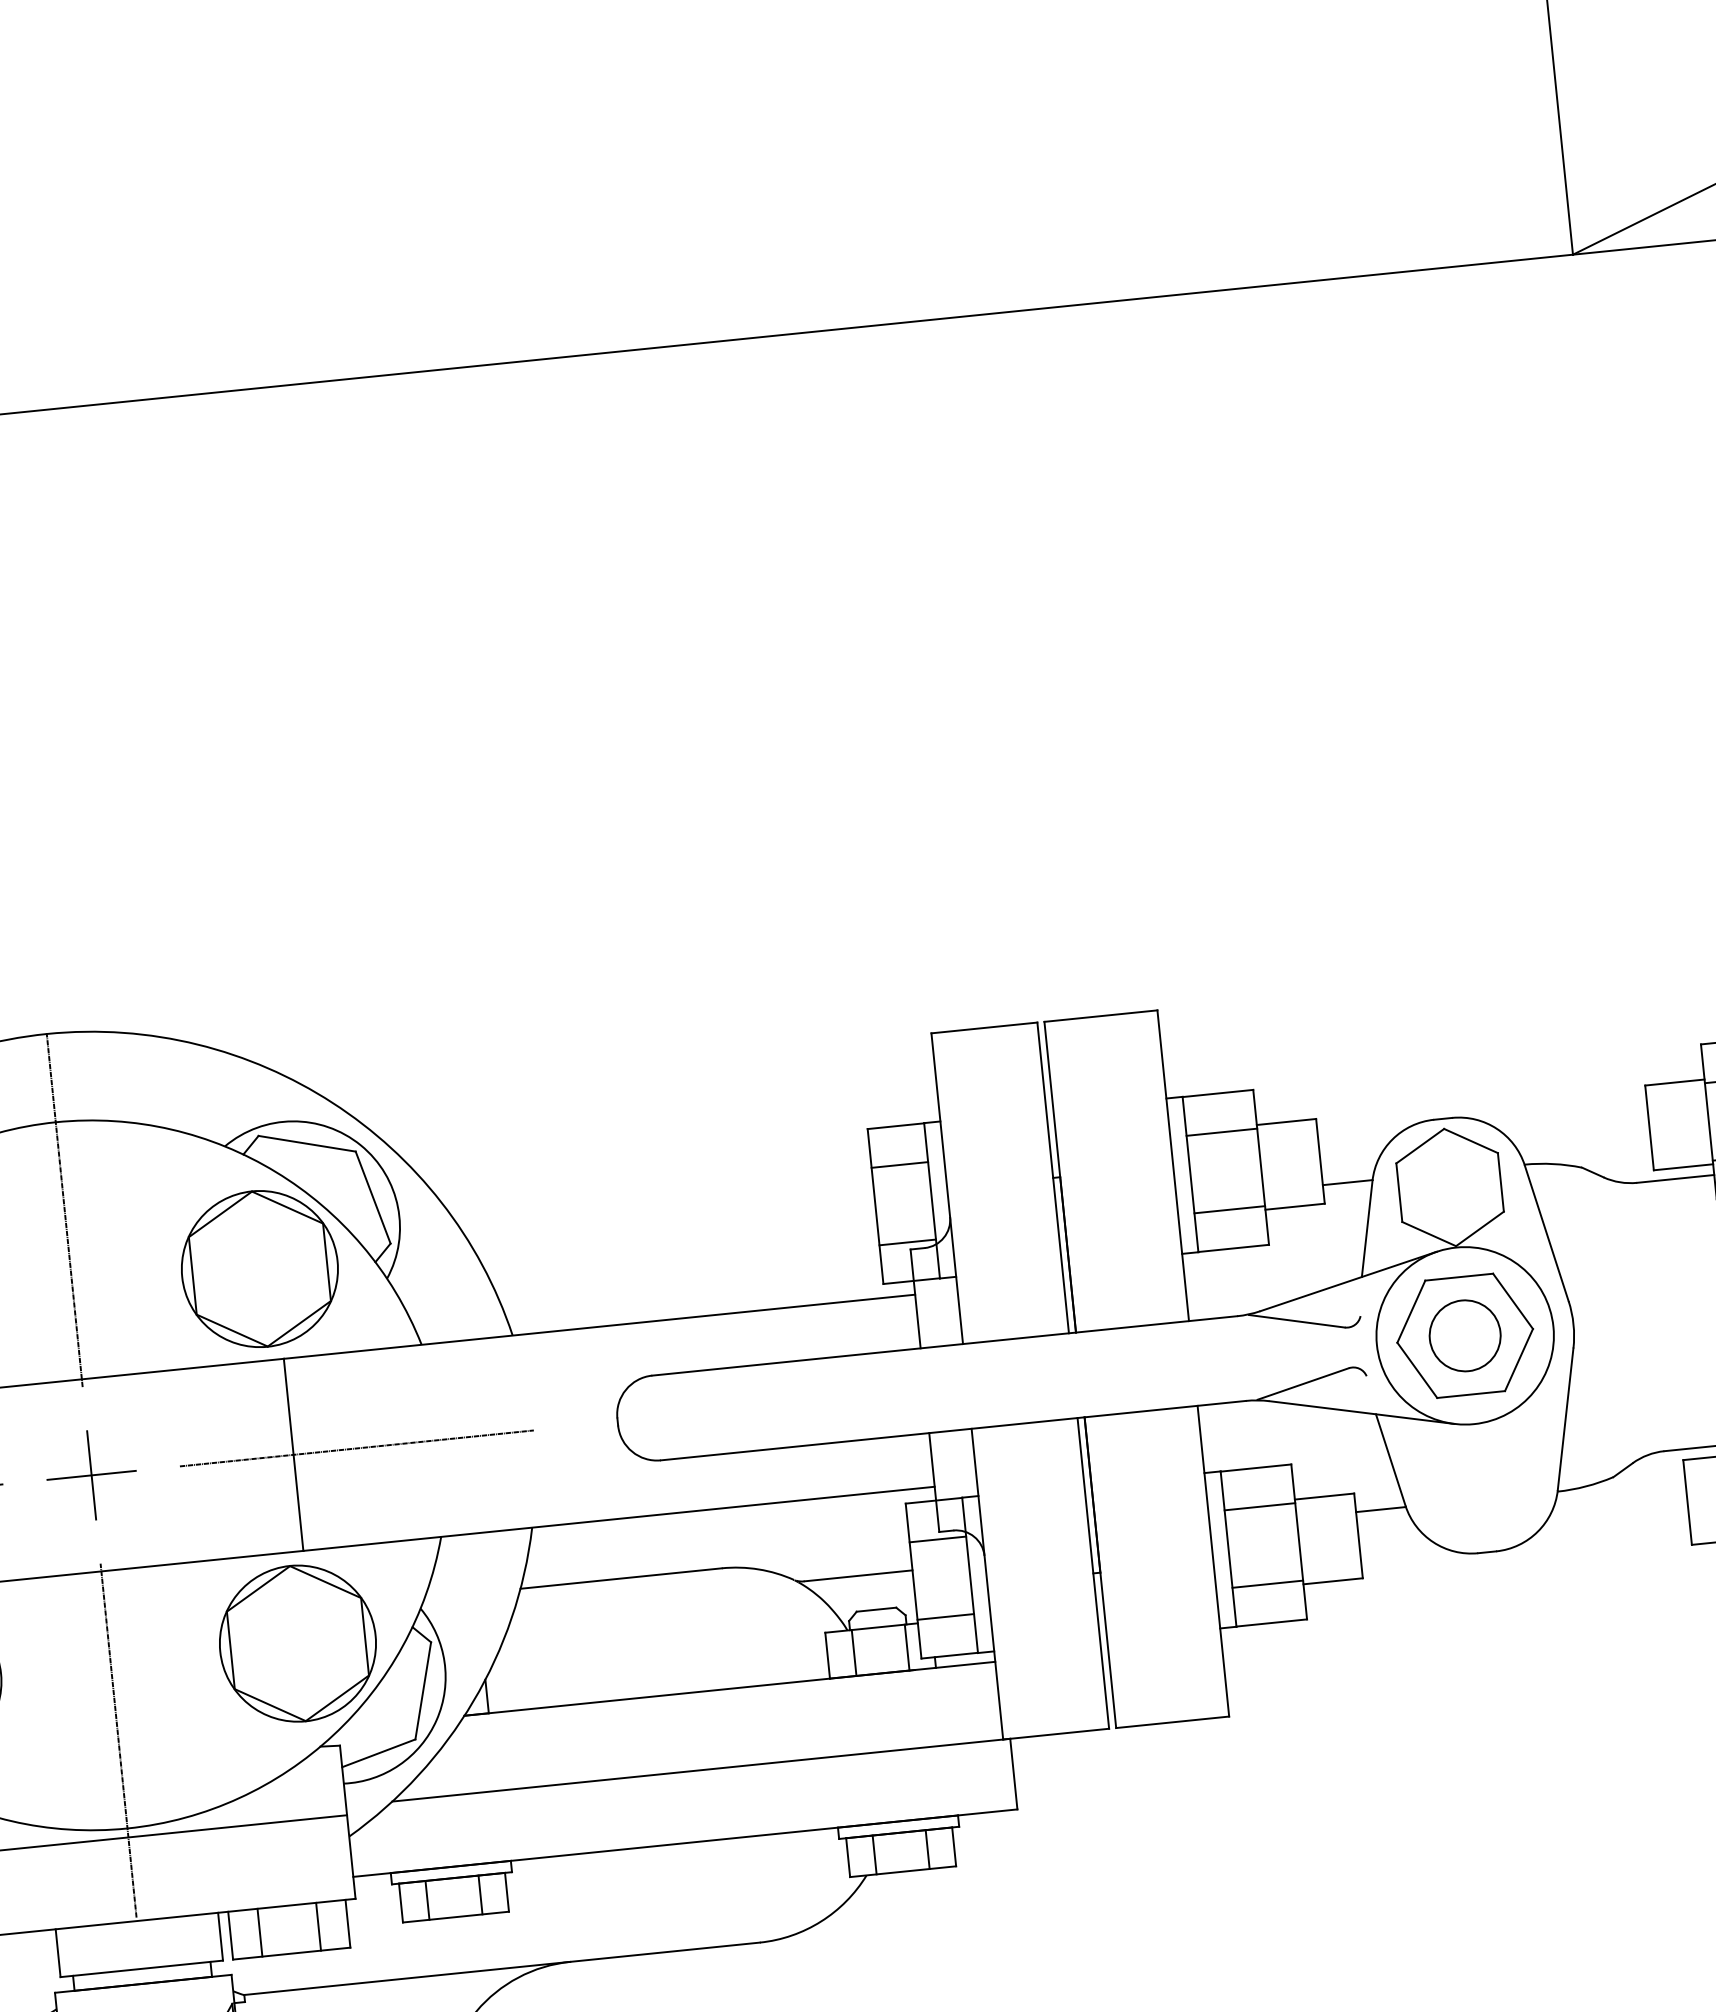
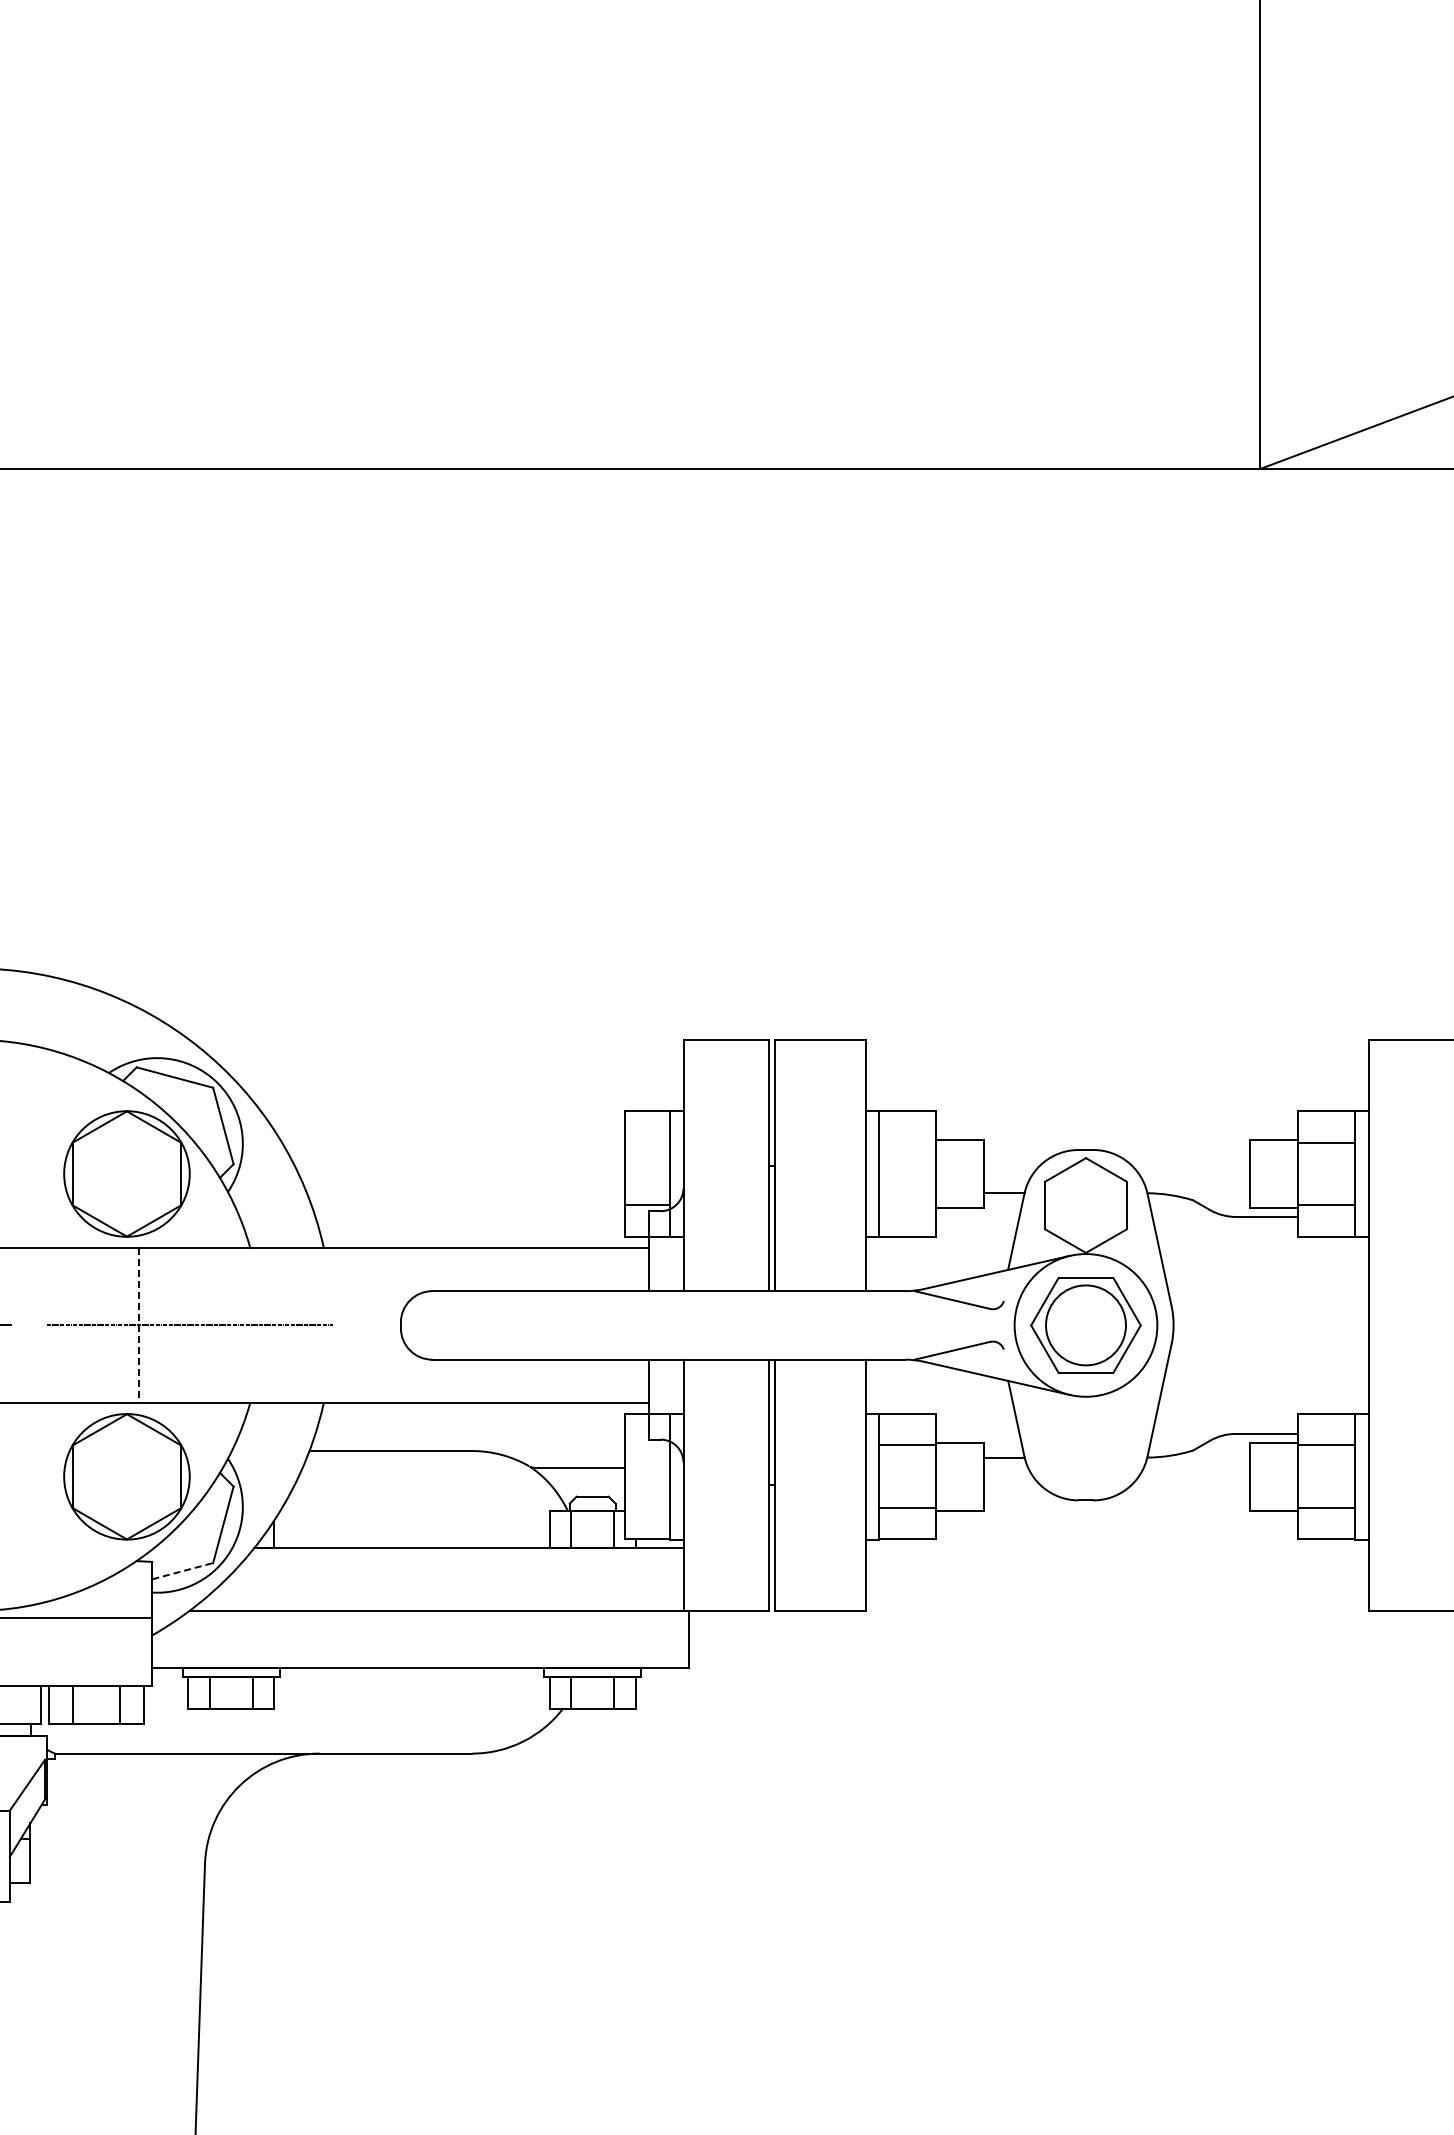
line: (1221, 1132) -> (907, 1142), removed
line: (899, 1164) -> (647, 1142), removed
line: (1229, 1209) -> (907, 1205), removed
circle: (1464, 1334) -> (1085, 1324), size x1.4
line: (293, 1454) -> (138, 1325), solid -> dashed
line: (937, 1539) -> (647, 1445), removed
line: (945, 1617) -> (647, 1508), removed
line: (379, 1753) -> (183, 1571), solid -> dashed

